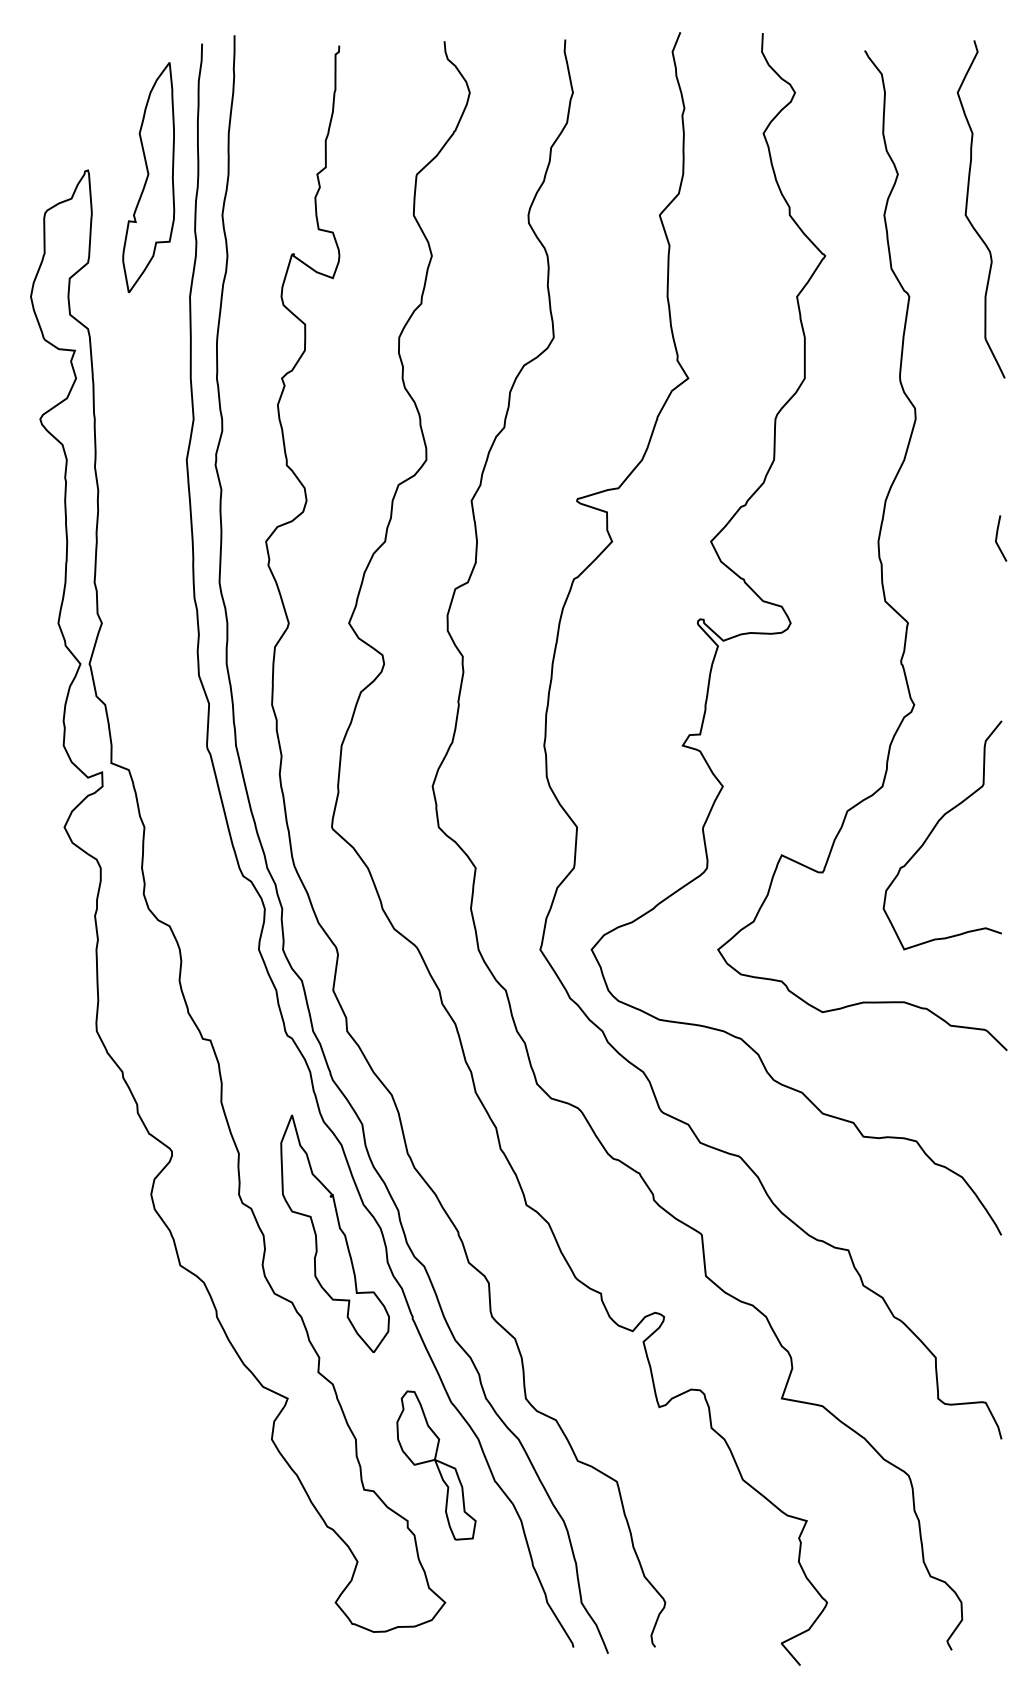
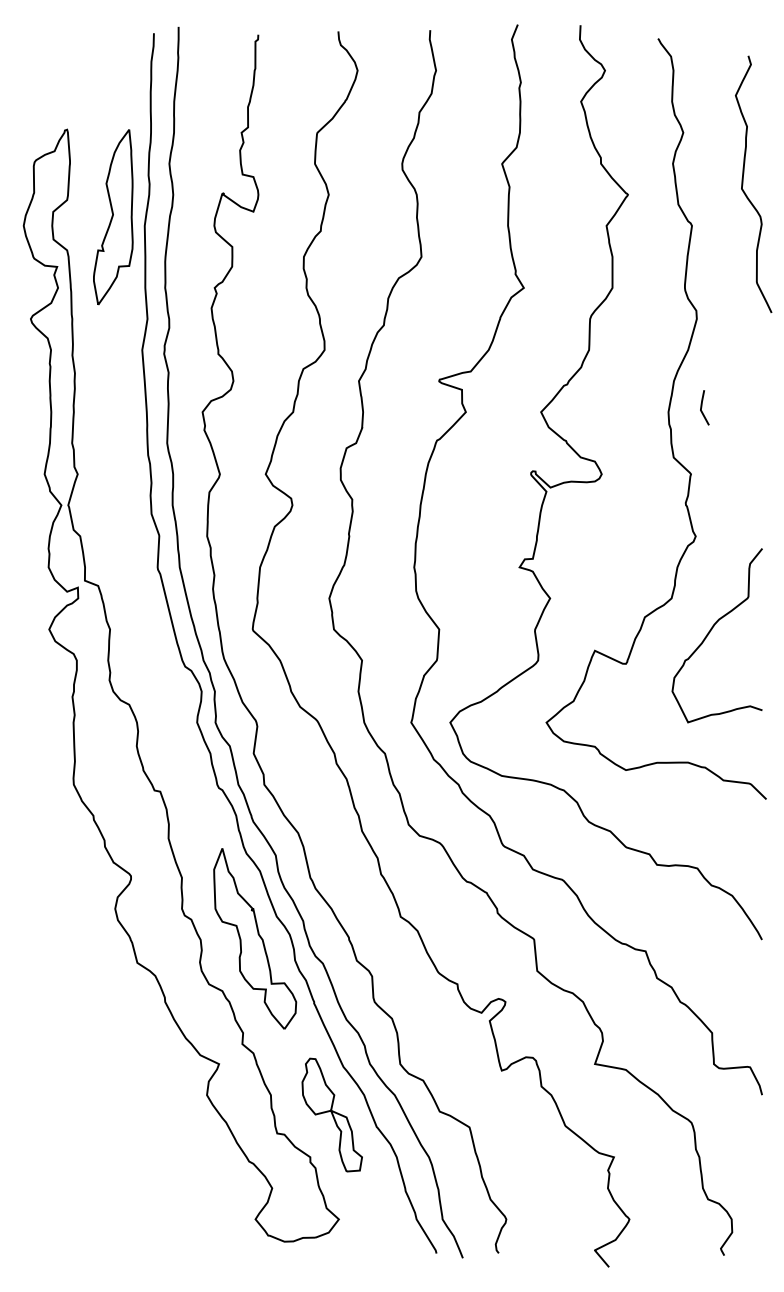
part: (148, 177) -> (113, 217), moved
curve: (967, 208) -> (743, 183), moved
line: (998, 538) -> (702, 407), moved

